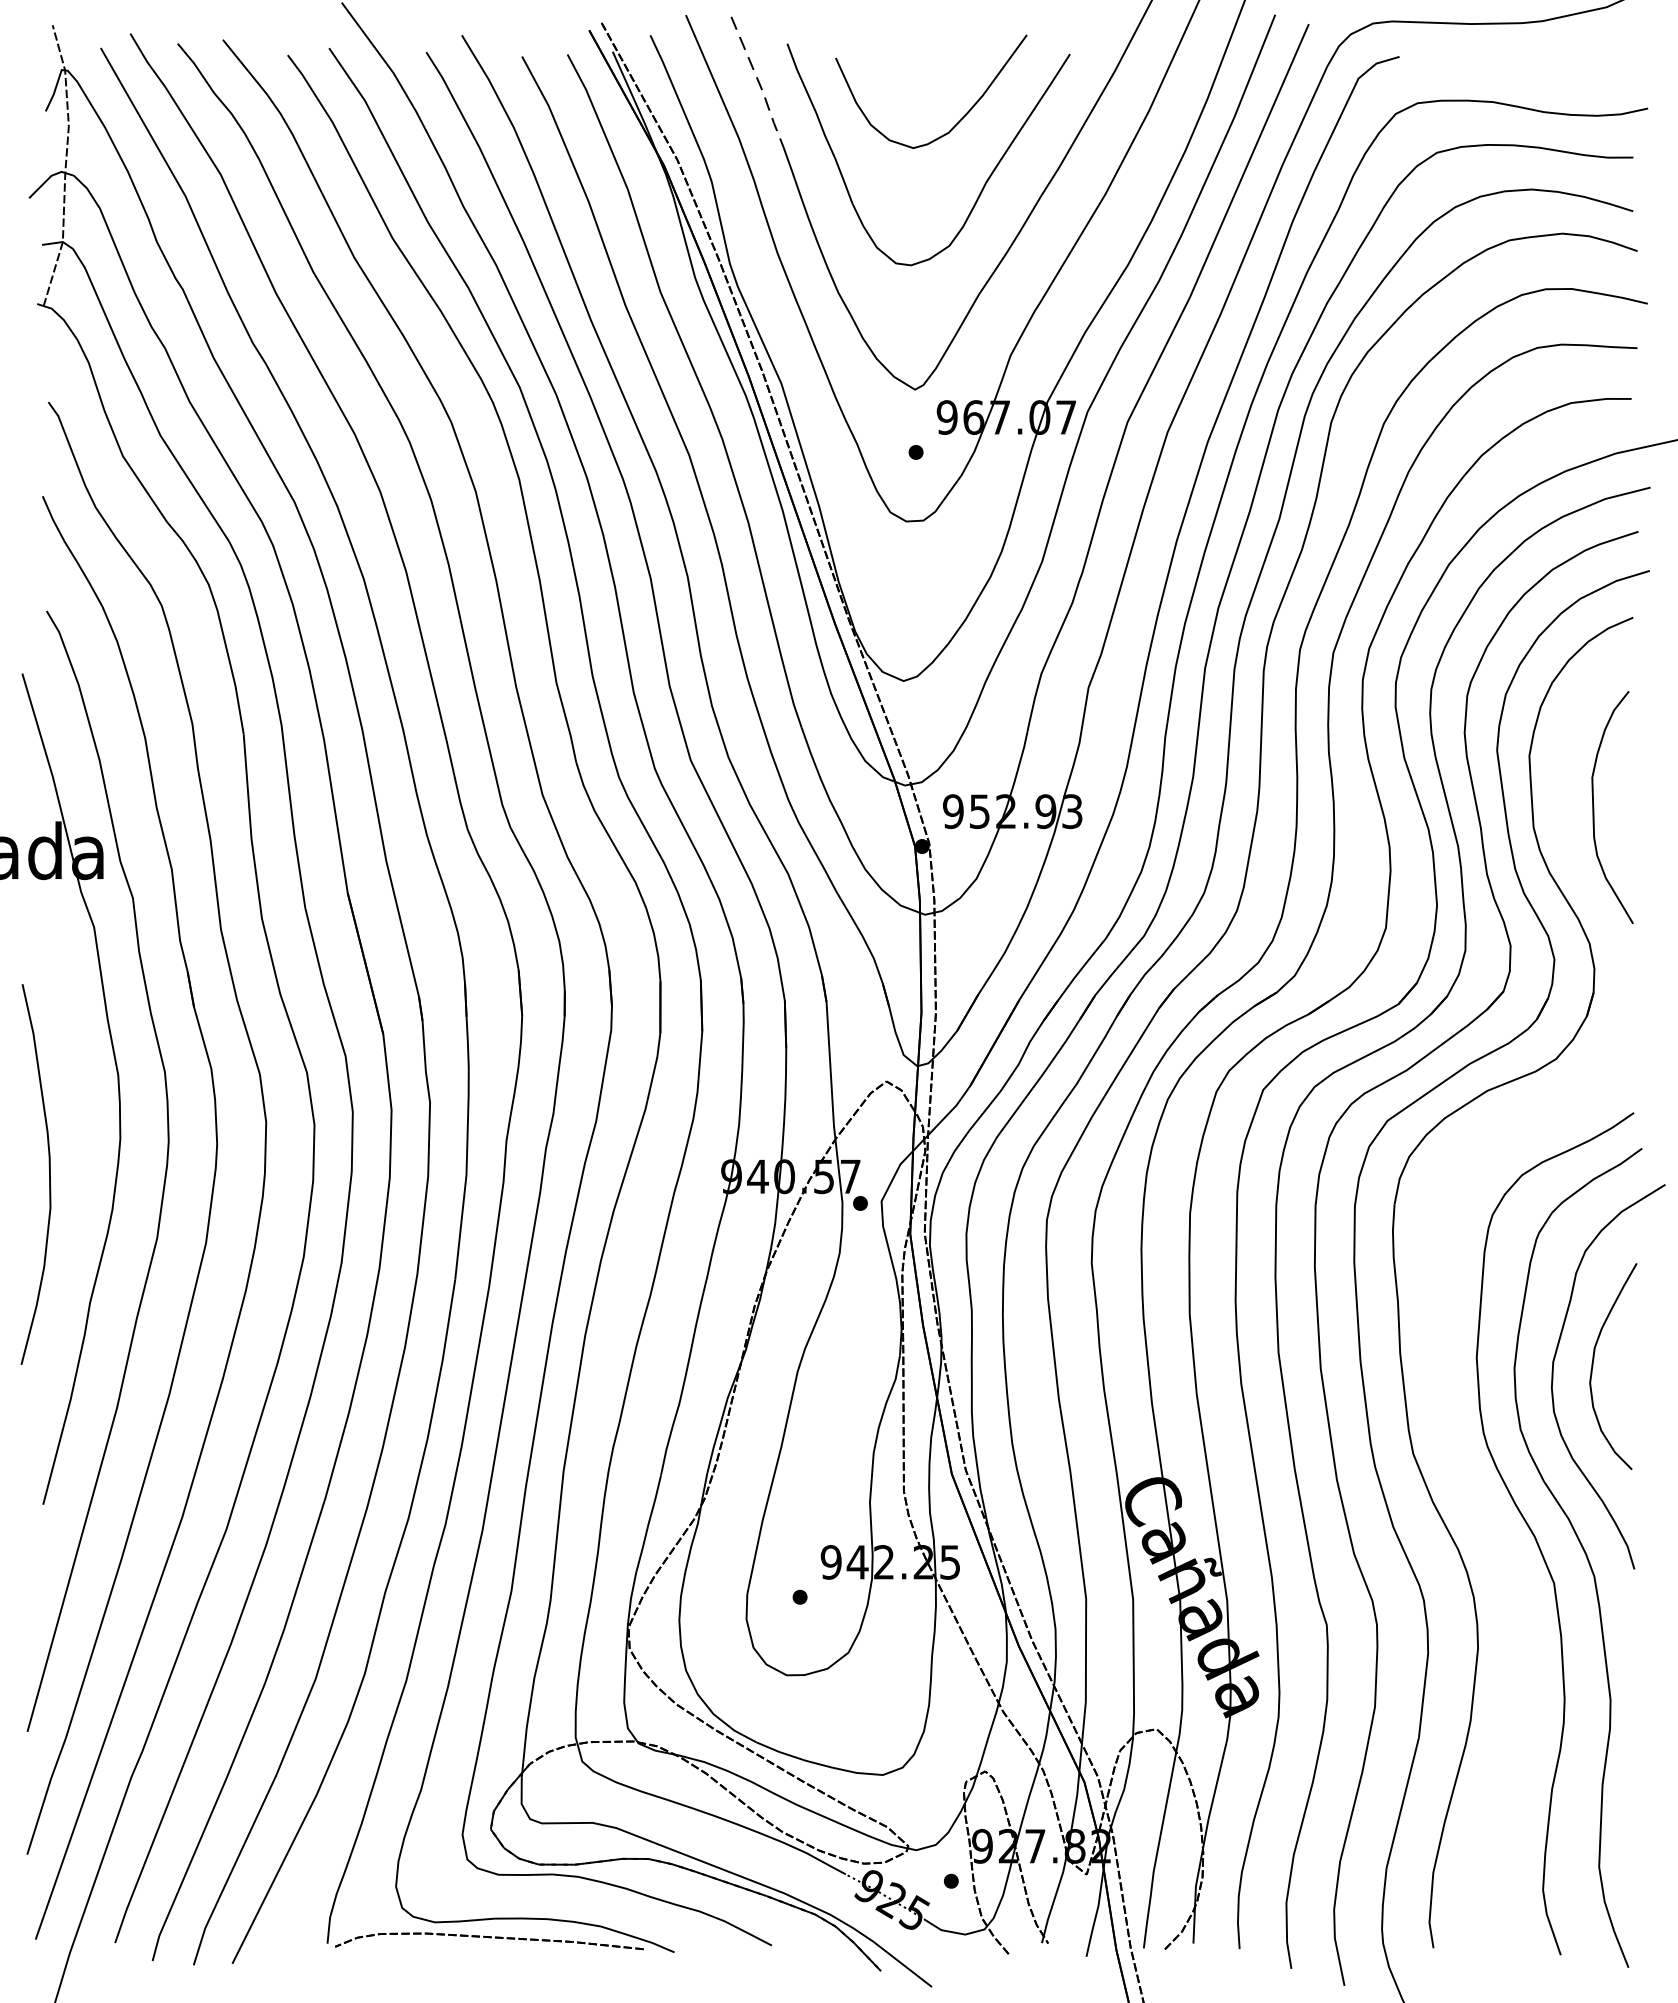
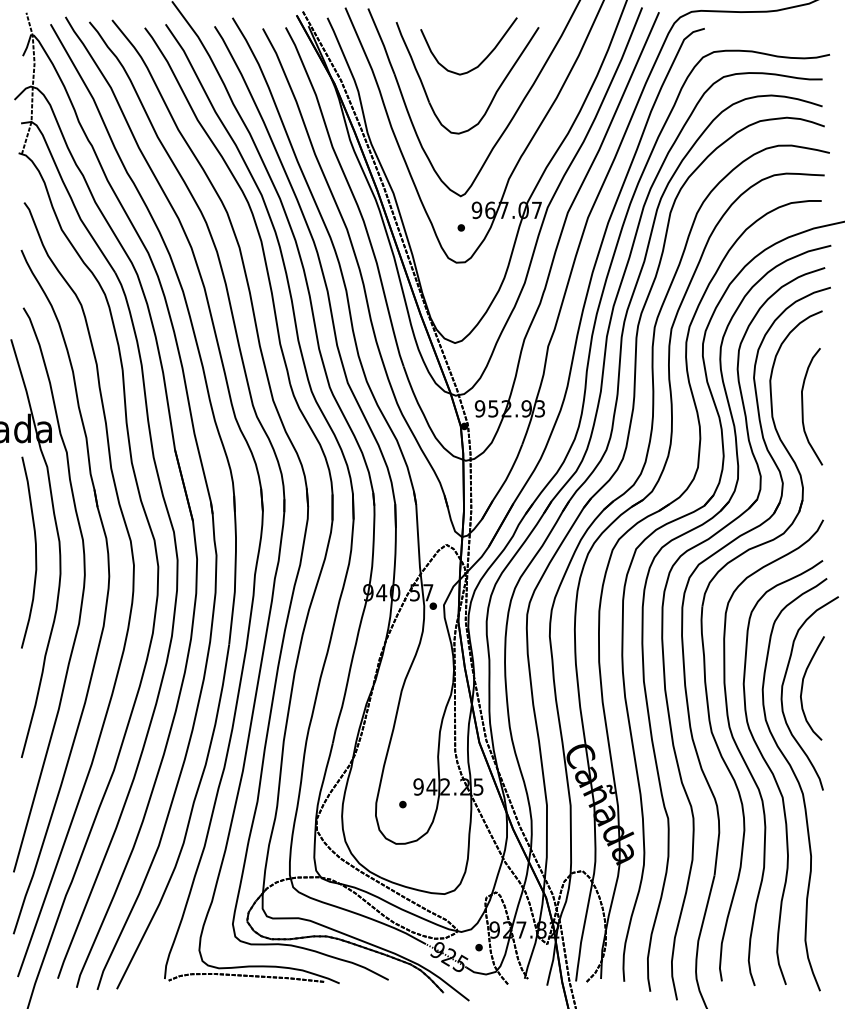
line: (759, 84) -> (382, 42), dashed -> solid
curve: (48, 1174) -> (35, 552), moved
curve: (1484, 1517) -> (747, 764), added

